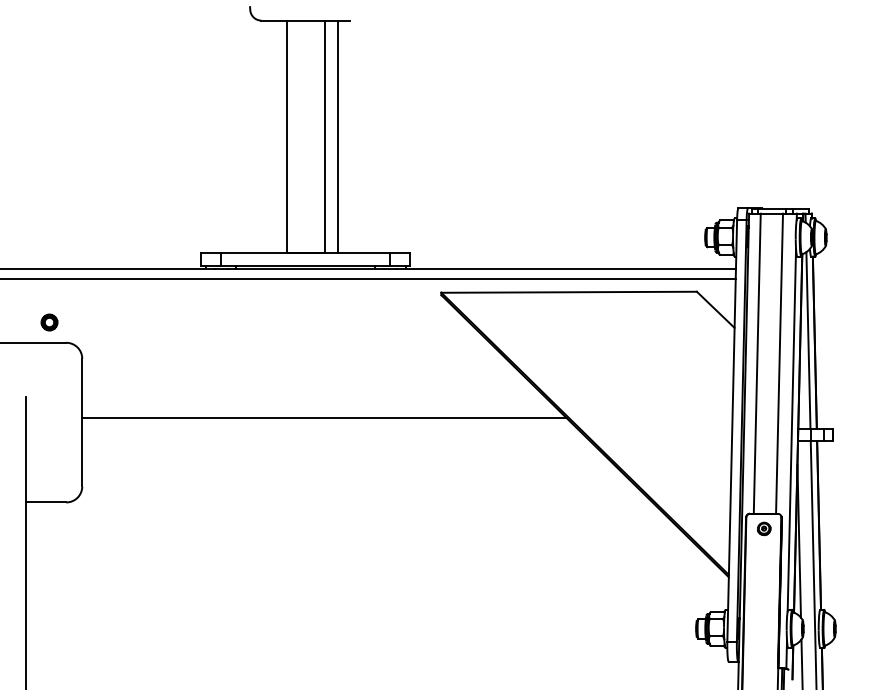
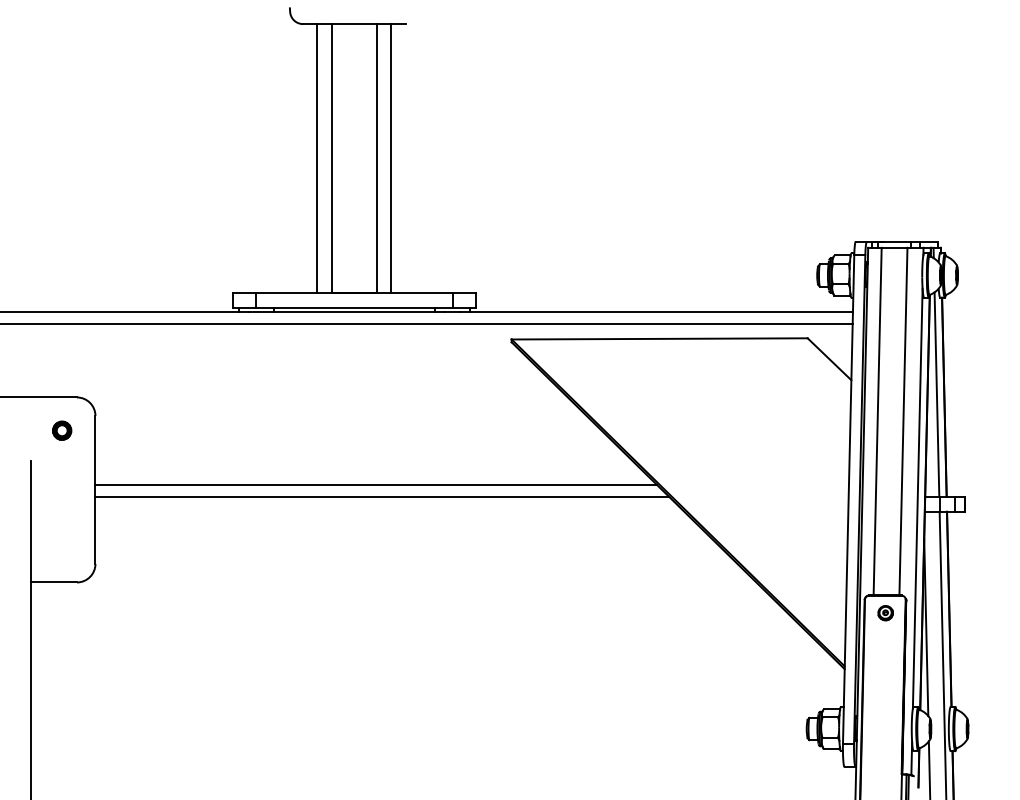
line: (273, 136) -> (317, 158), added
part: (49, 322) -> (62, 430), moved
line: (329, 428) -> (381, 496), added

